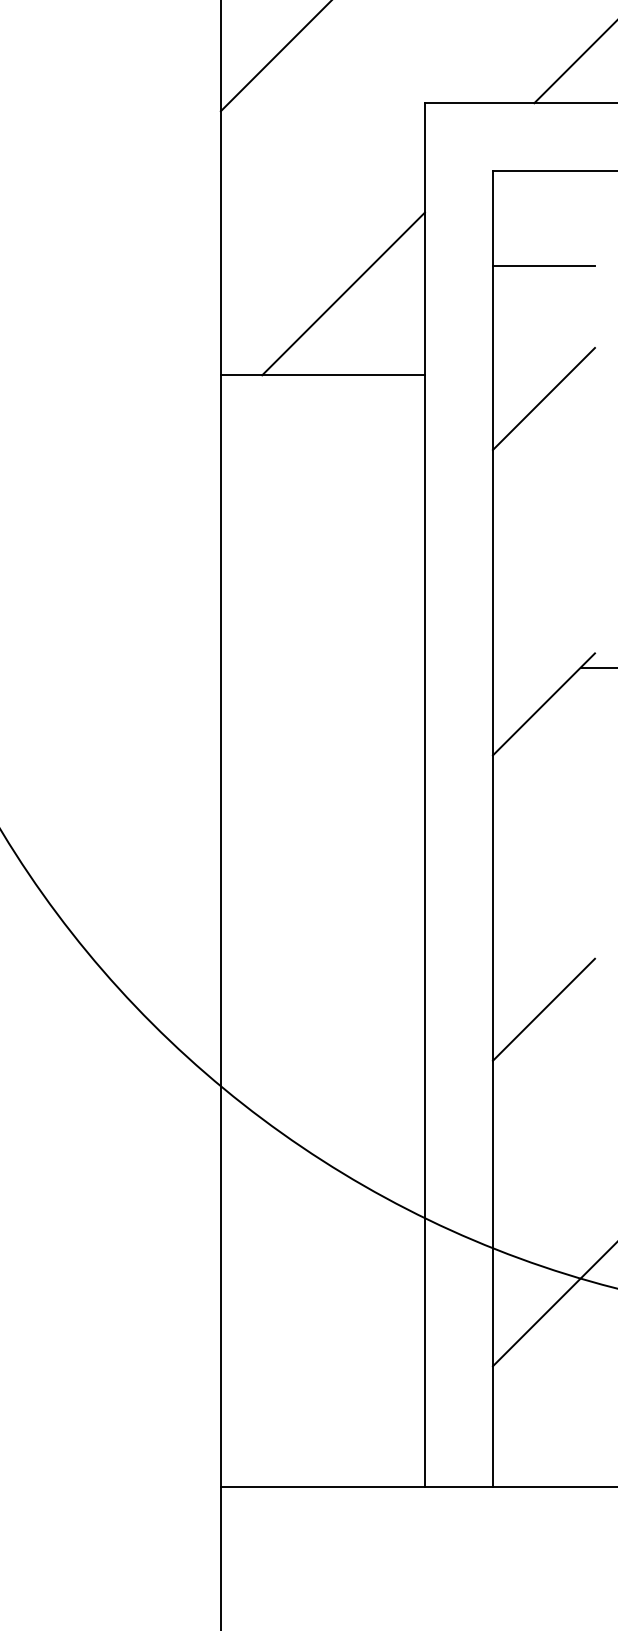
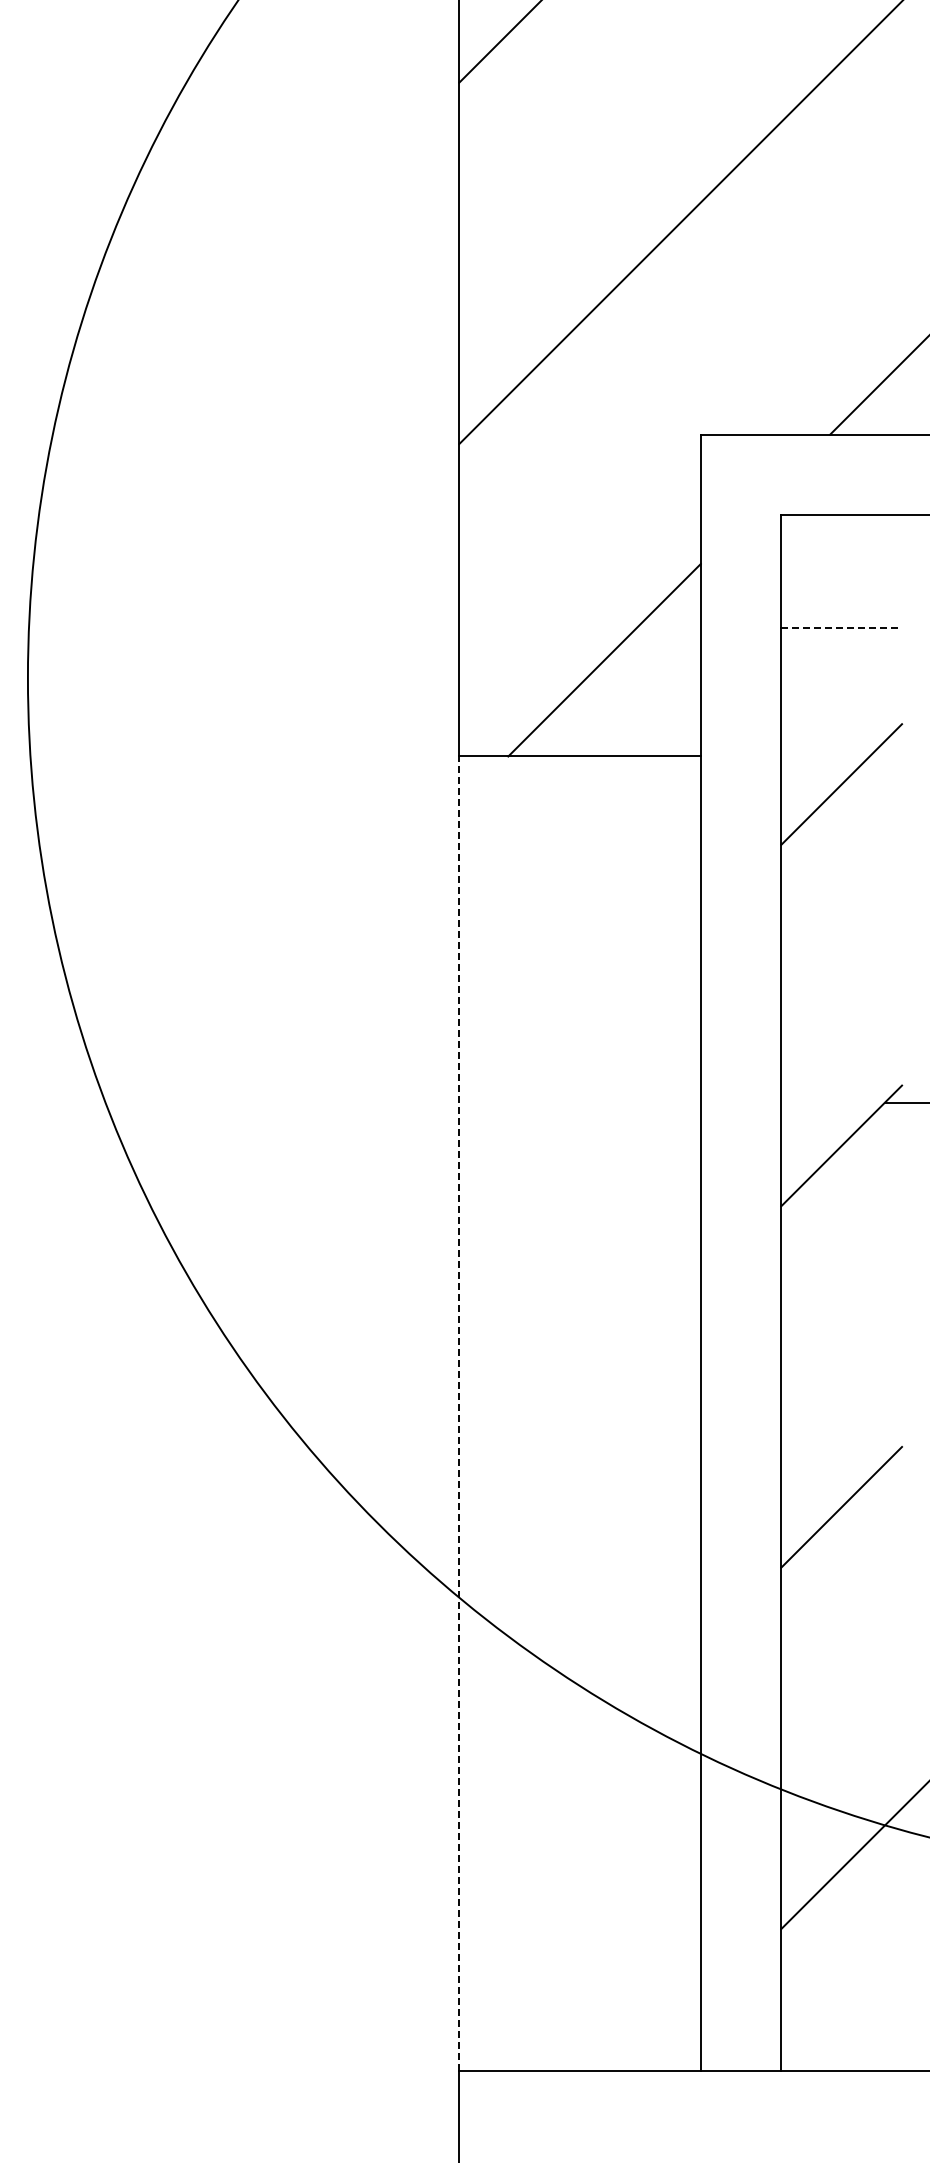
line: (544, 266) -> (842, 627), solid -> dashed
line: (220, 930) -> (459, 1413), solid -> dashed

